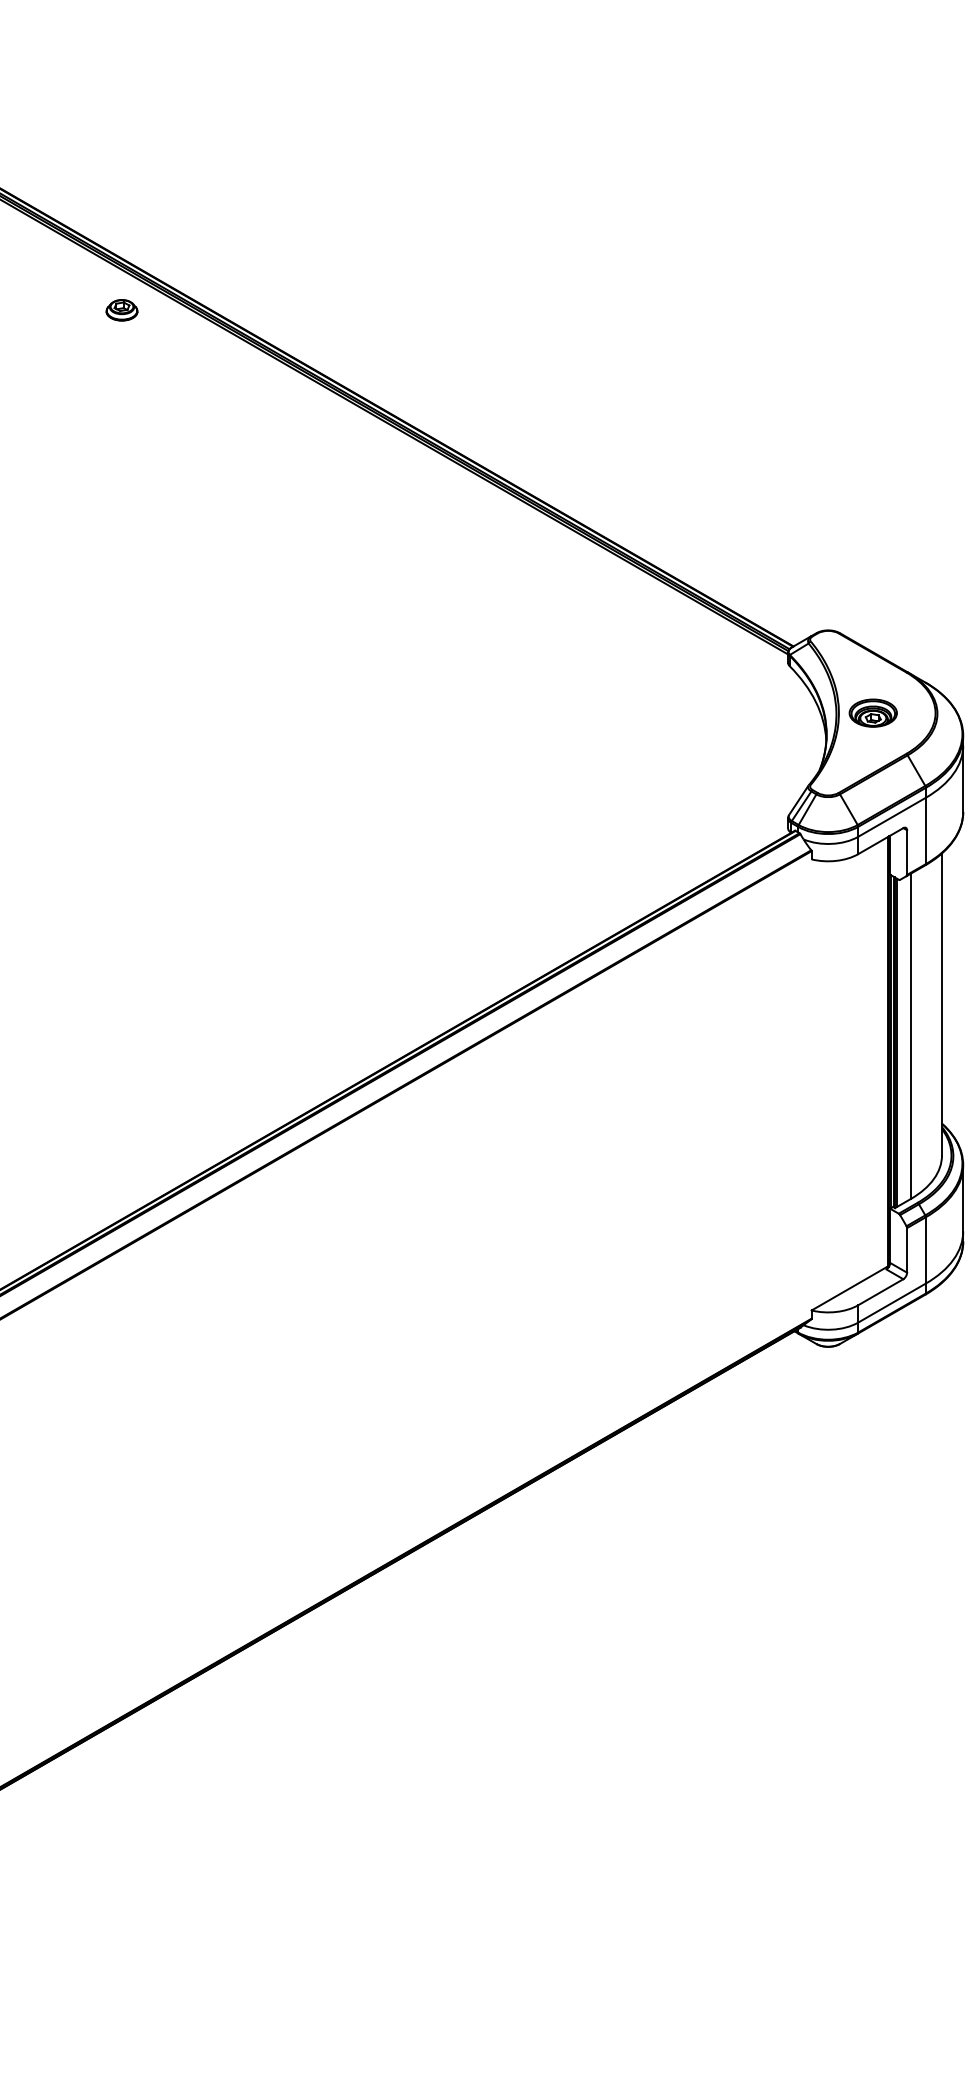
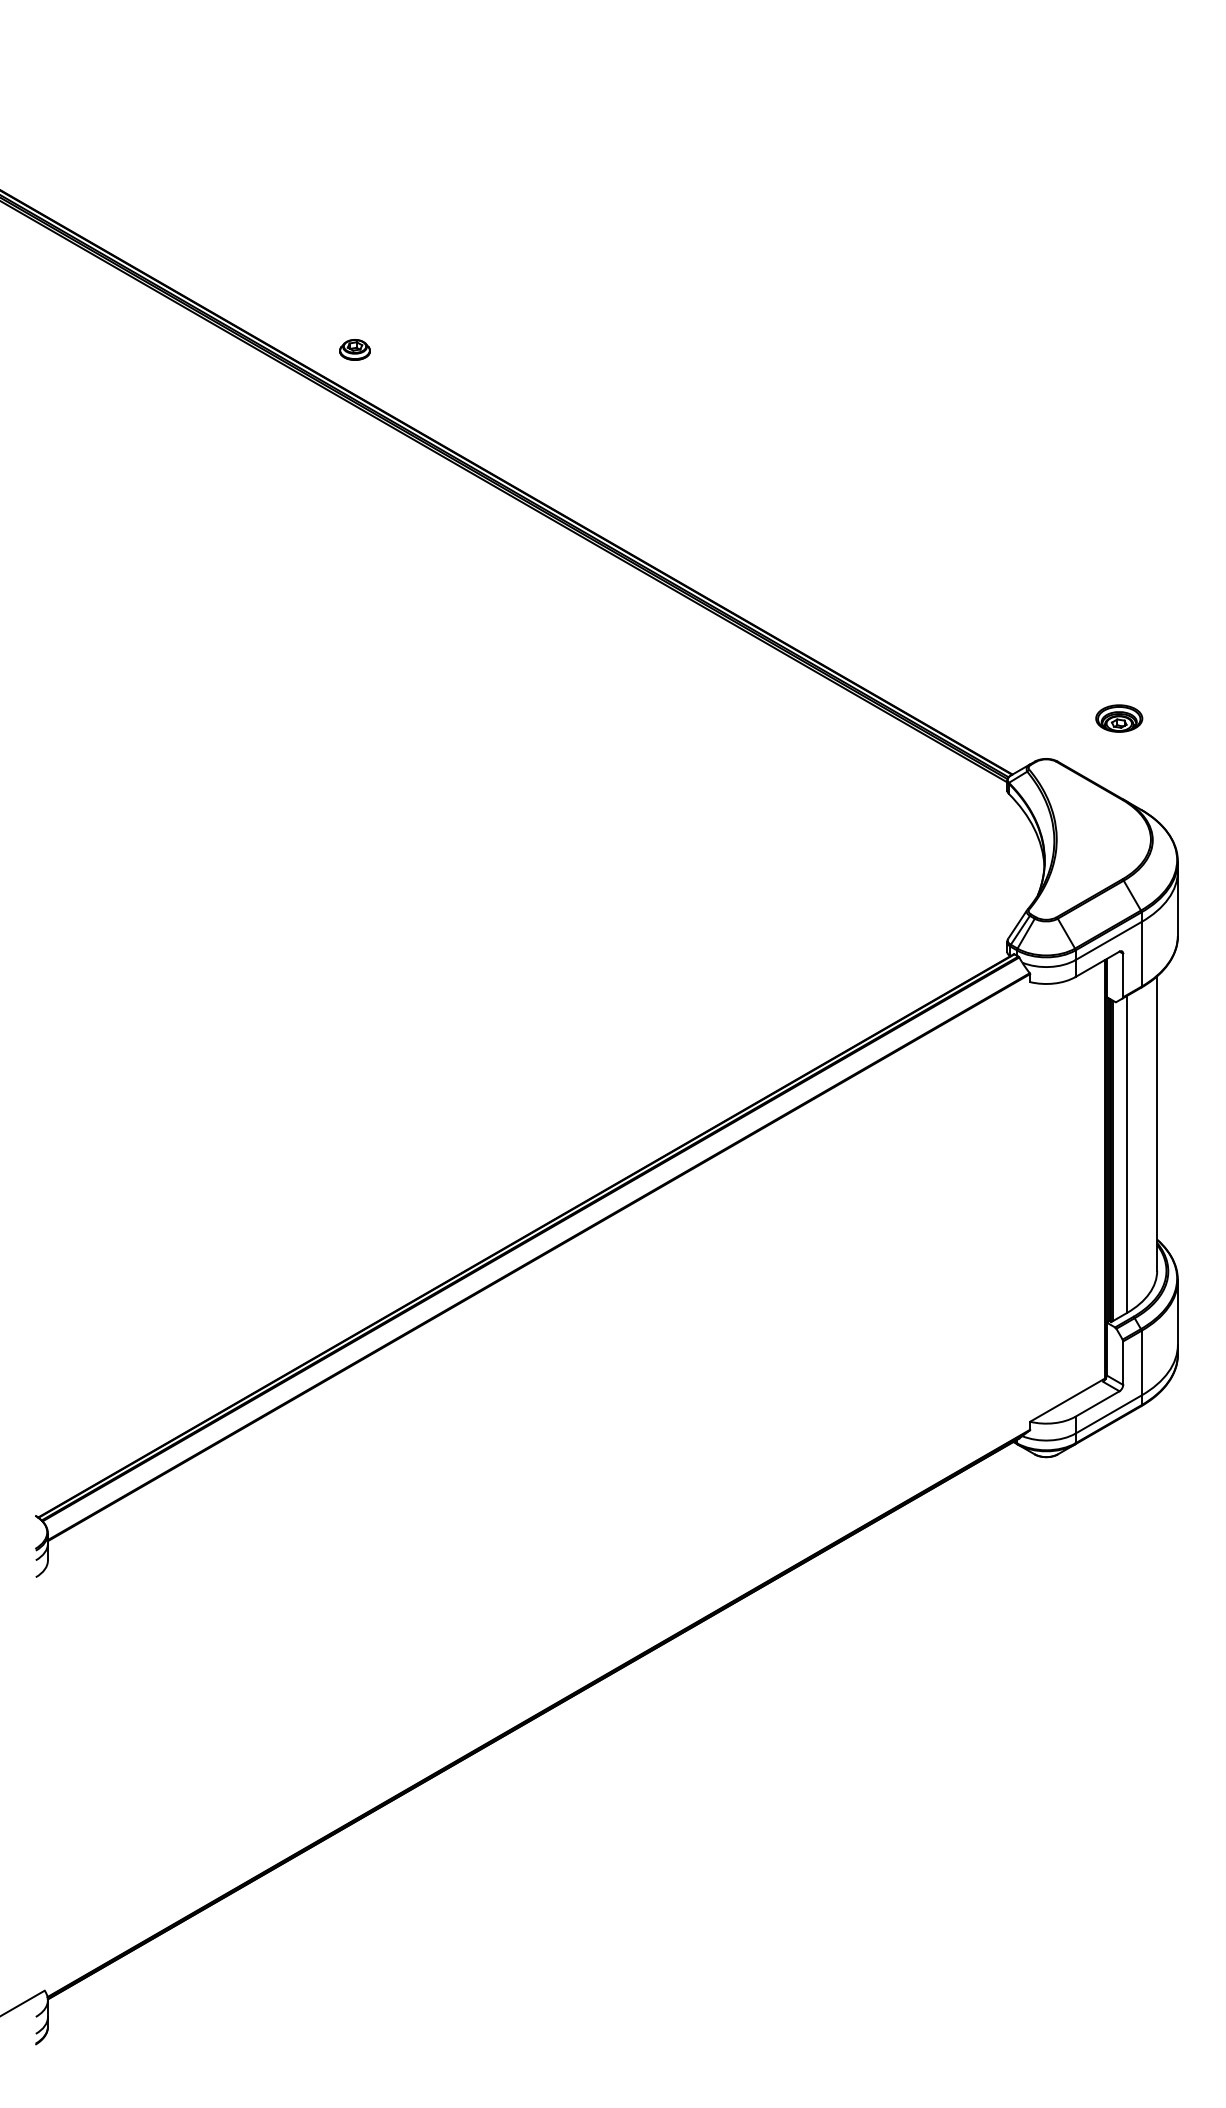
part: (121, 309) -> (354, 349), moved
part: (873, 713) -> (1119, 718), moved

